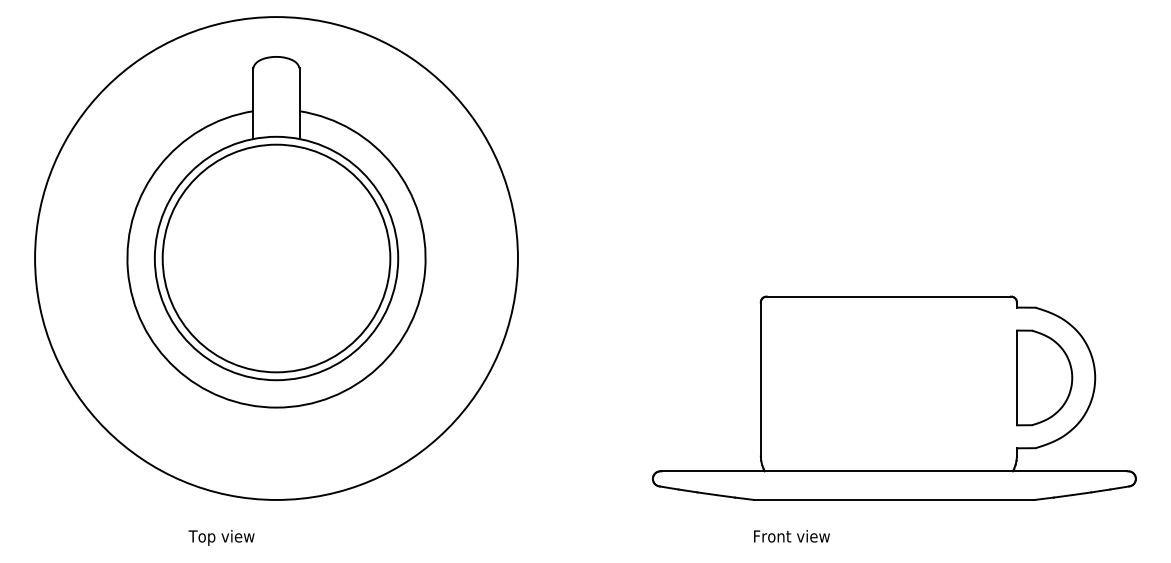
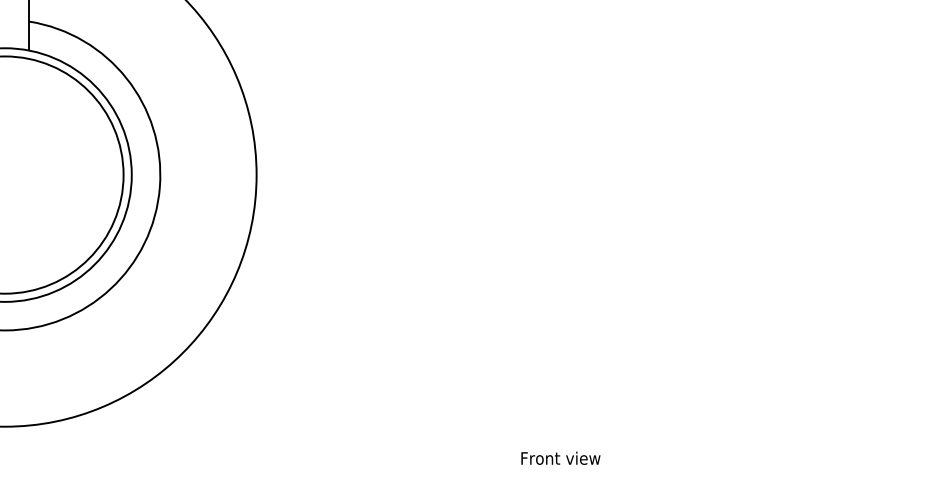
part: (894, 397) -> (649, 319), removed
text: (791, 536) -> (560, 458), moved

